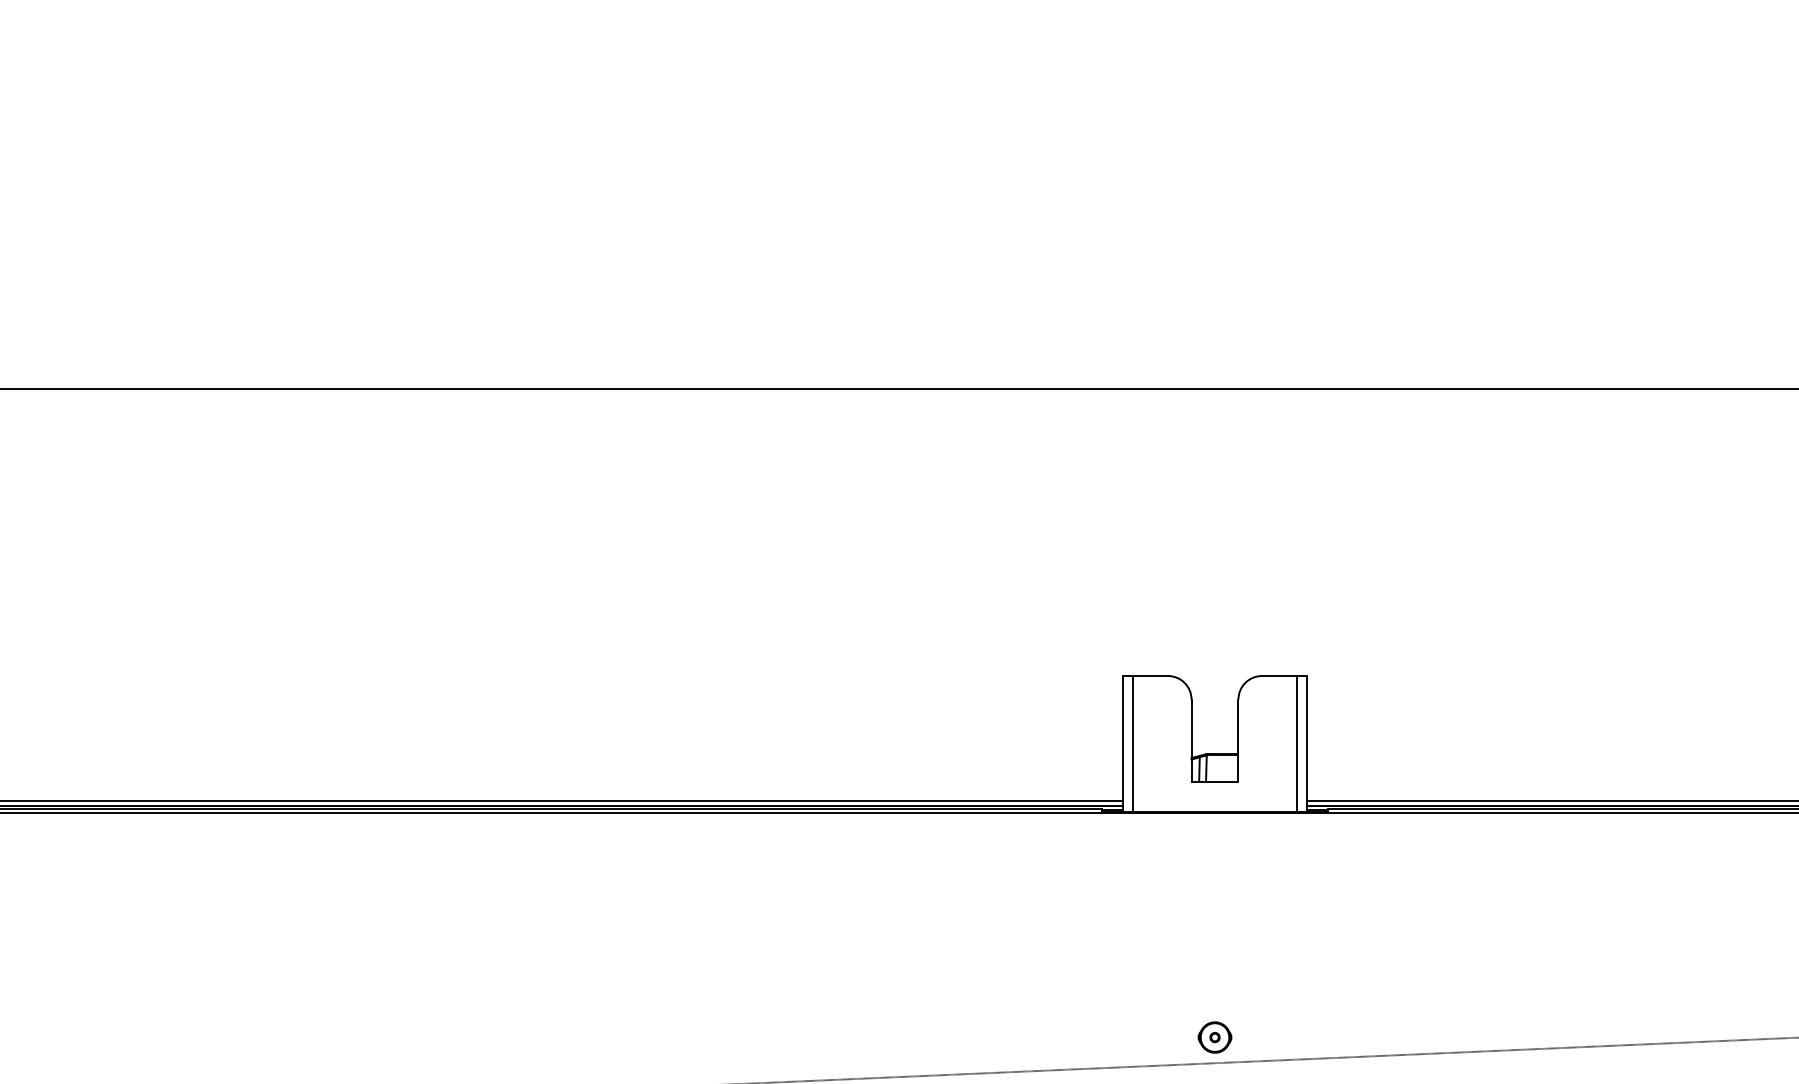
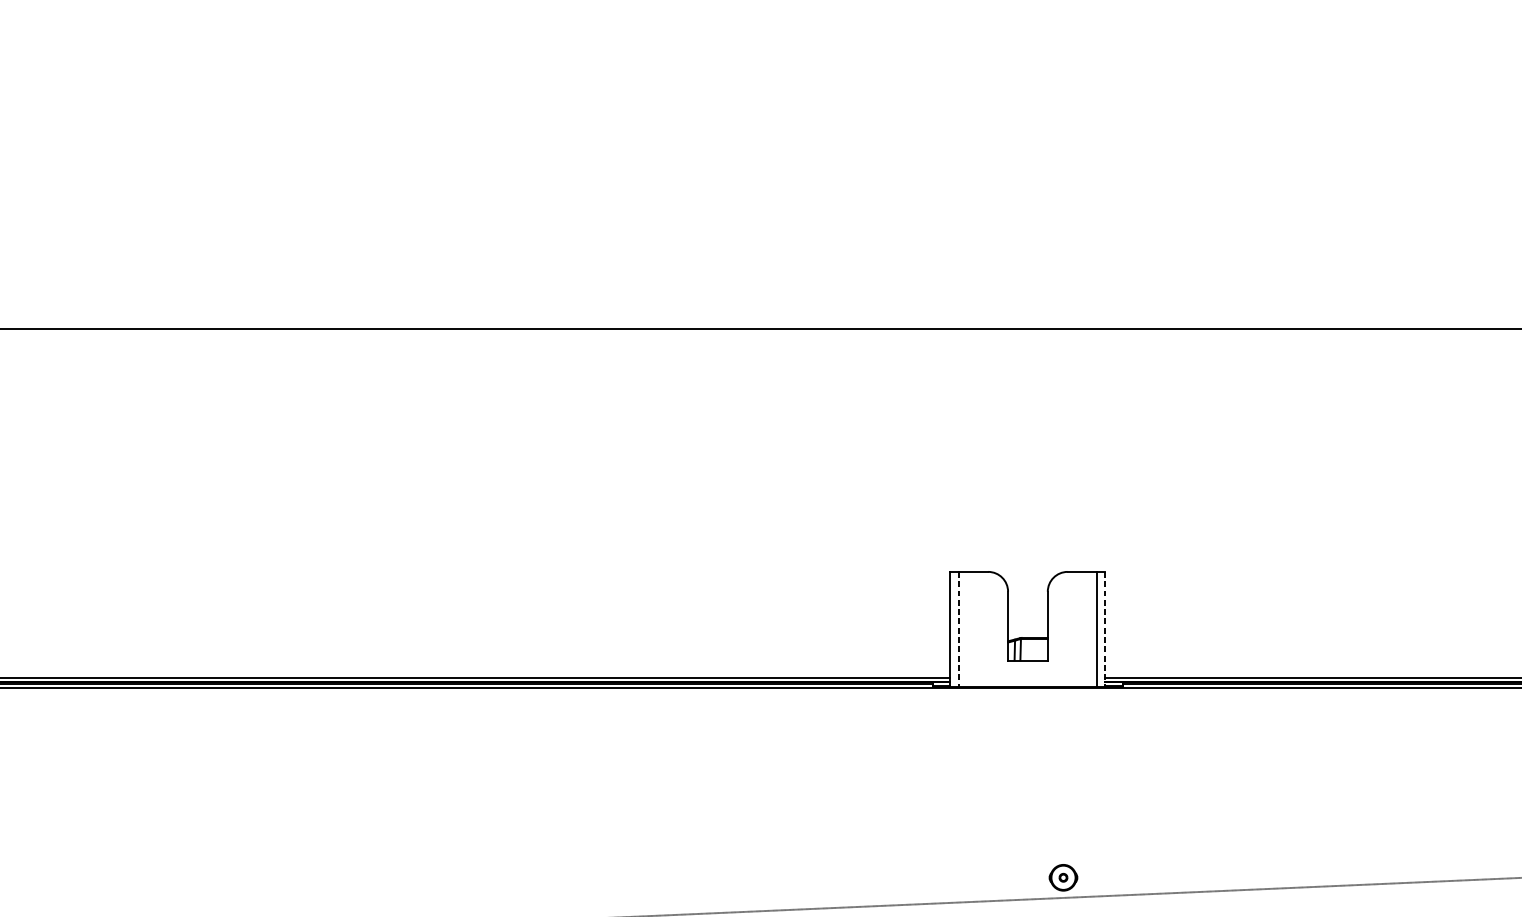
line: (1132, 744) -> (958, 629), solid -> dashed
line: (1306, 744) -> (1105, 629), solid -> dashed
part: (1214, 1037) -> (1063, 877), moved

